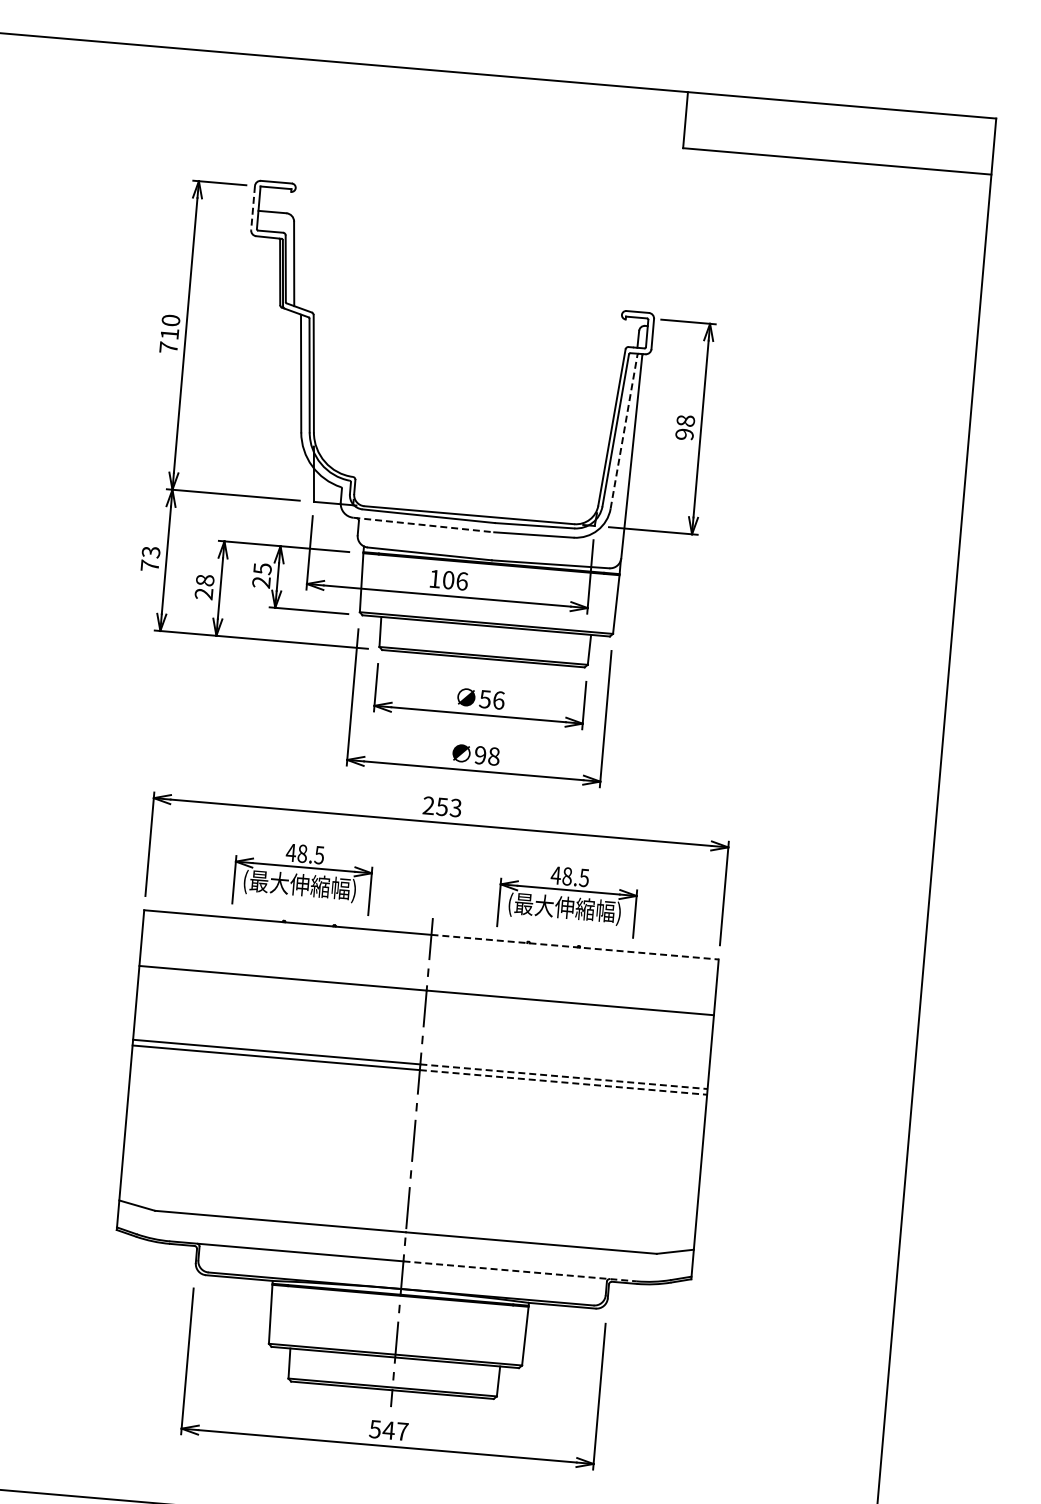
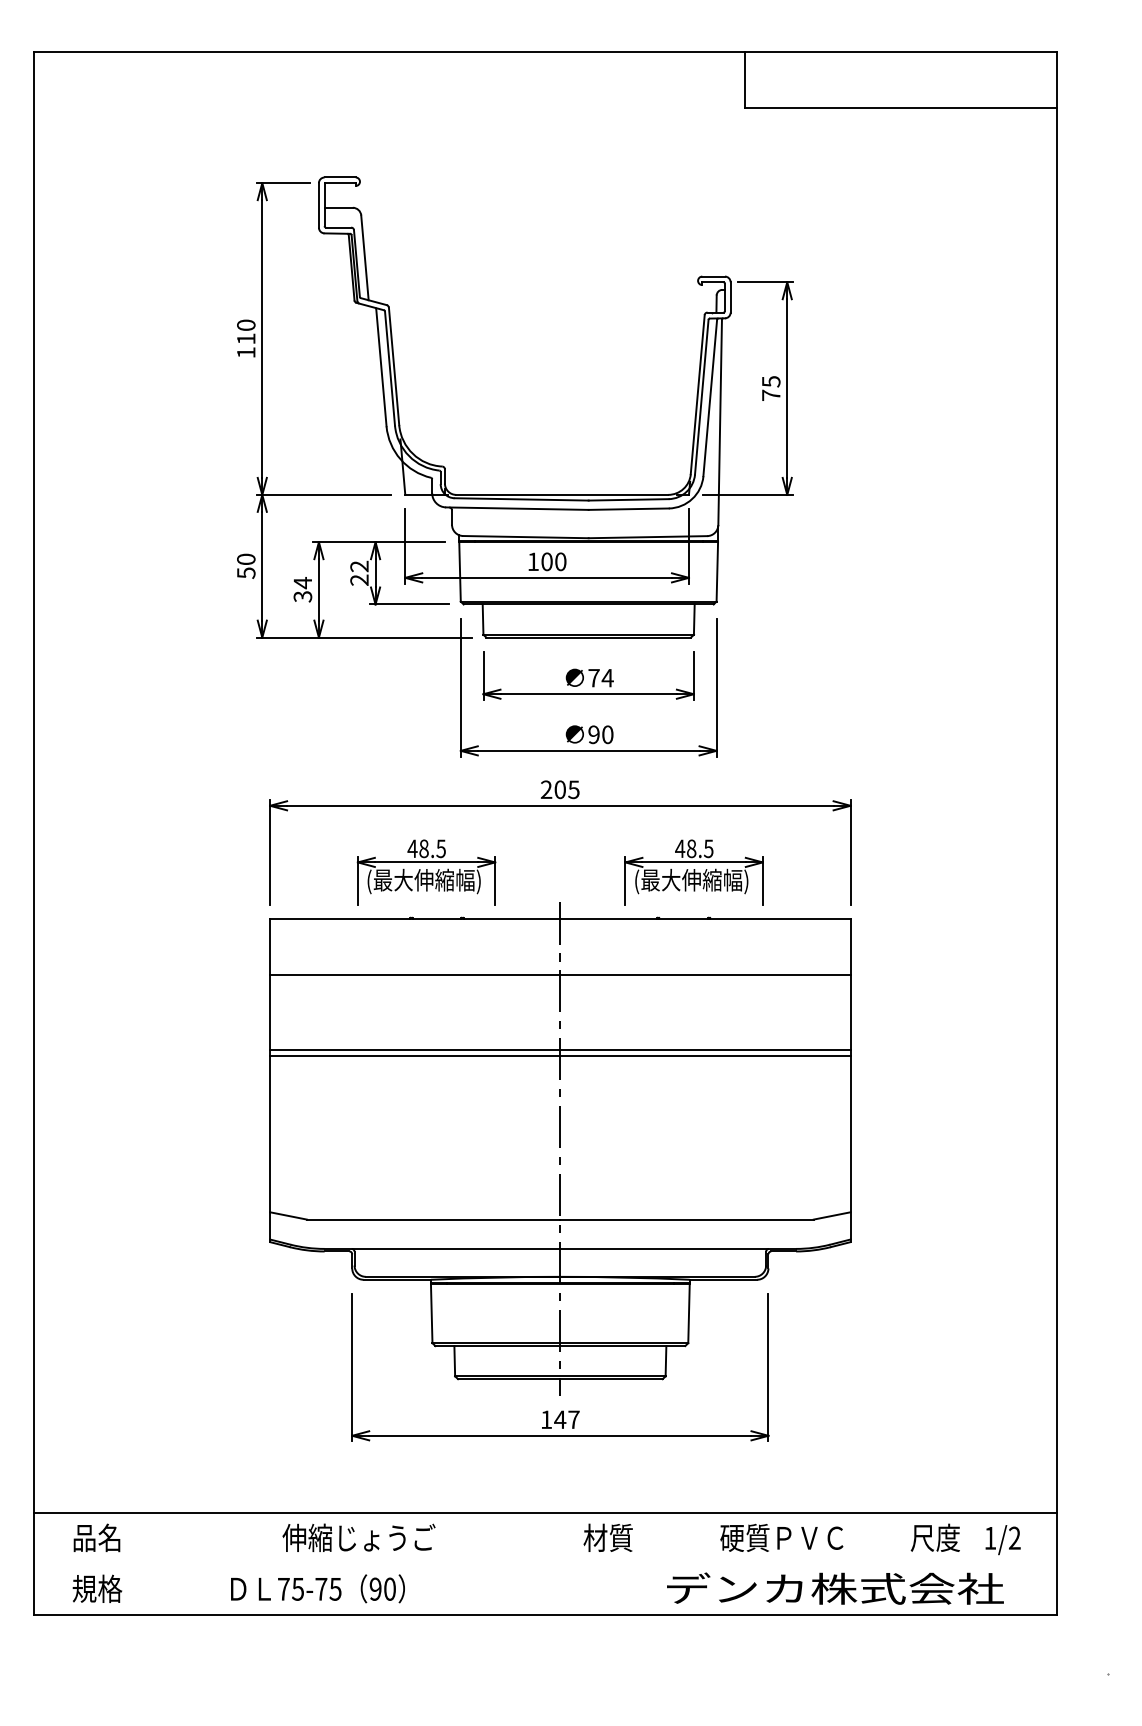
line: (252, 208) -> (318, 205), dashed -> solid
text: (168, 347) -> (246, 352), 710 -> 110
text: (685, 427) -> (771, 388), 98 -> 75
line: (624, 431) -> (710, 397), dashed -> solid
line: (423, 524) -> (517, 508), dashed -> solid
text: (150, 559) -> (246, 566), 73 -> 50
text: (262, 568) -> (359, 566), 25 -> 22
text: (461, 580) -> (560, 561), 106 -> 100
text: (204, 586) -> (302, 589), 28 -> 34
text: (491, 699) -> (600, 677), 56 -> 74
text: (493, 756) -> (607, 734), 98 -> 90
text: (448, 807) -> (566, 789), 253 -> 205
line: (575, 947) -> (705, 919), dashed -> solid
line: (564, 1076) -> (705, 1049), dashed -> solid
line: (563, 1082) -> (705, 1055), dashed -> solid
line: (520, 1270) -> (678, 1248), dashed -> solid
text: (375, 1429) -> (546, 1419), 547 -> 147

